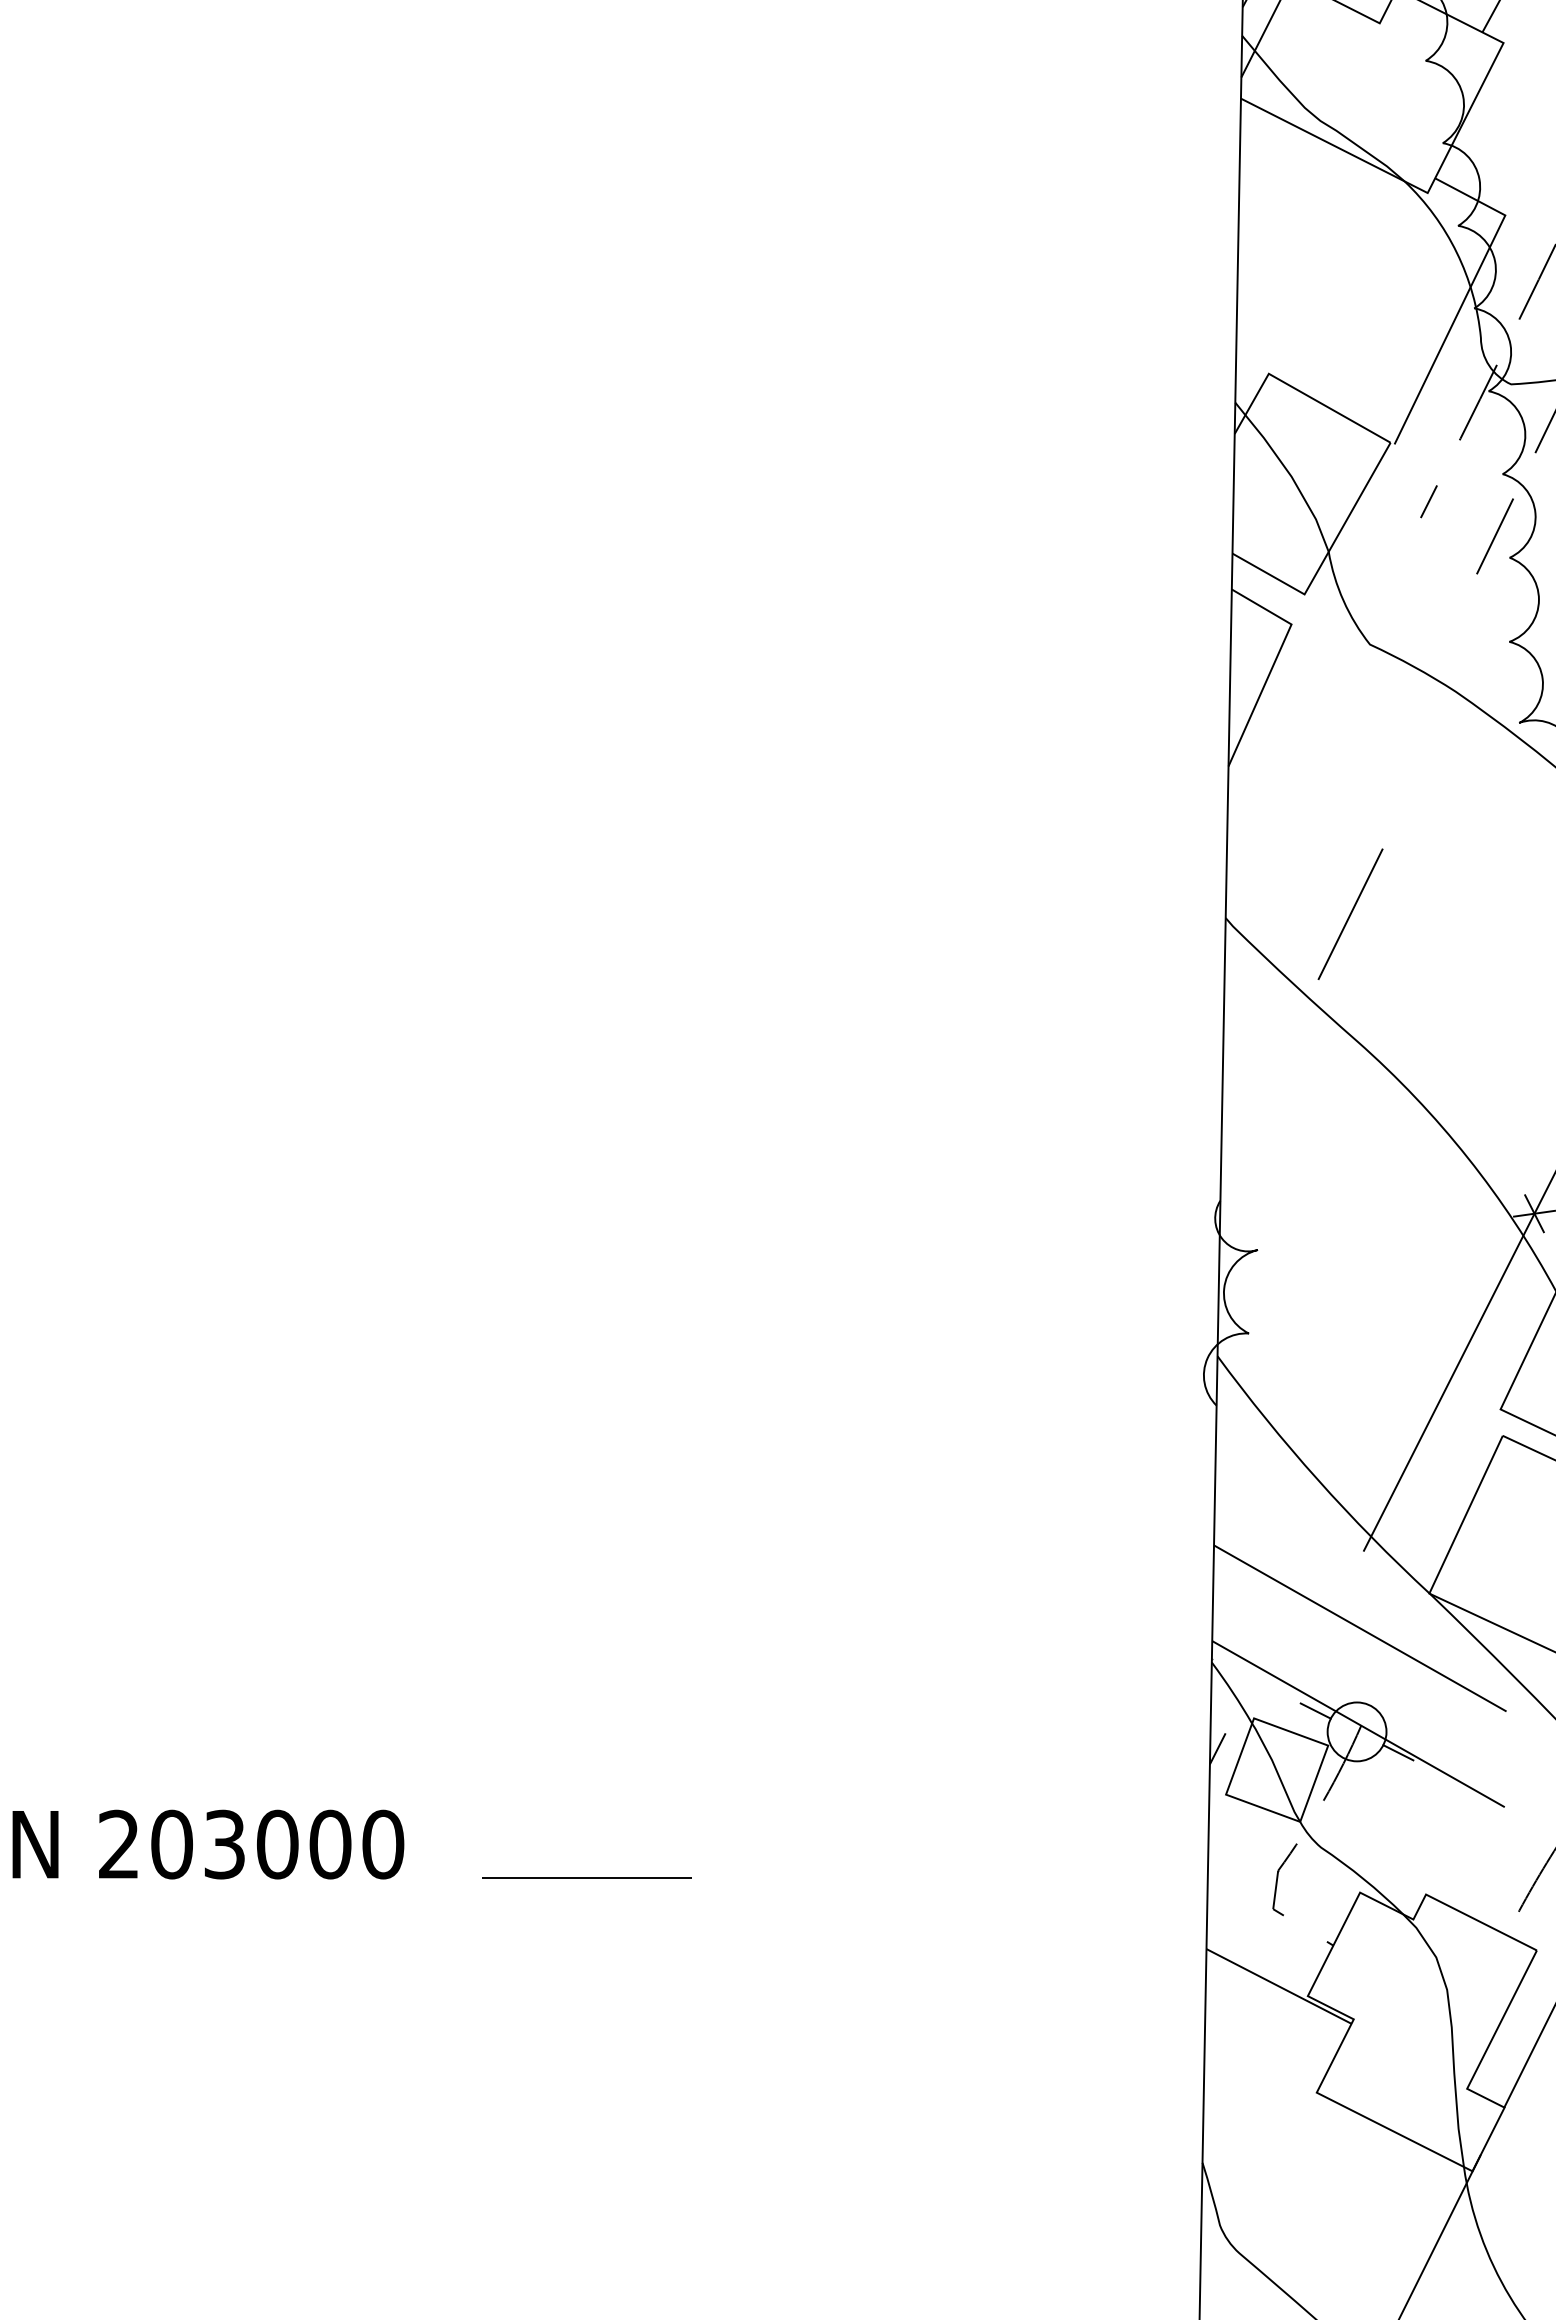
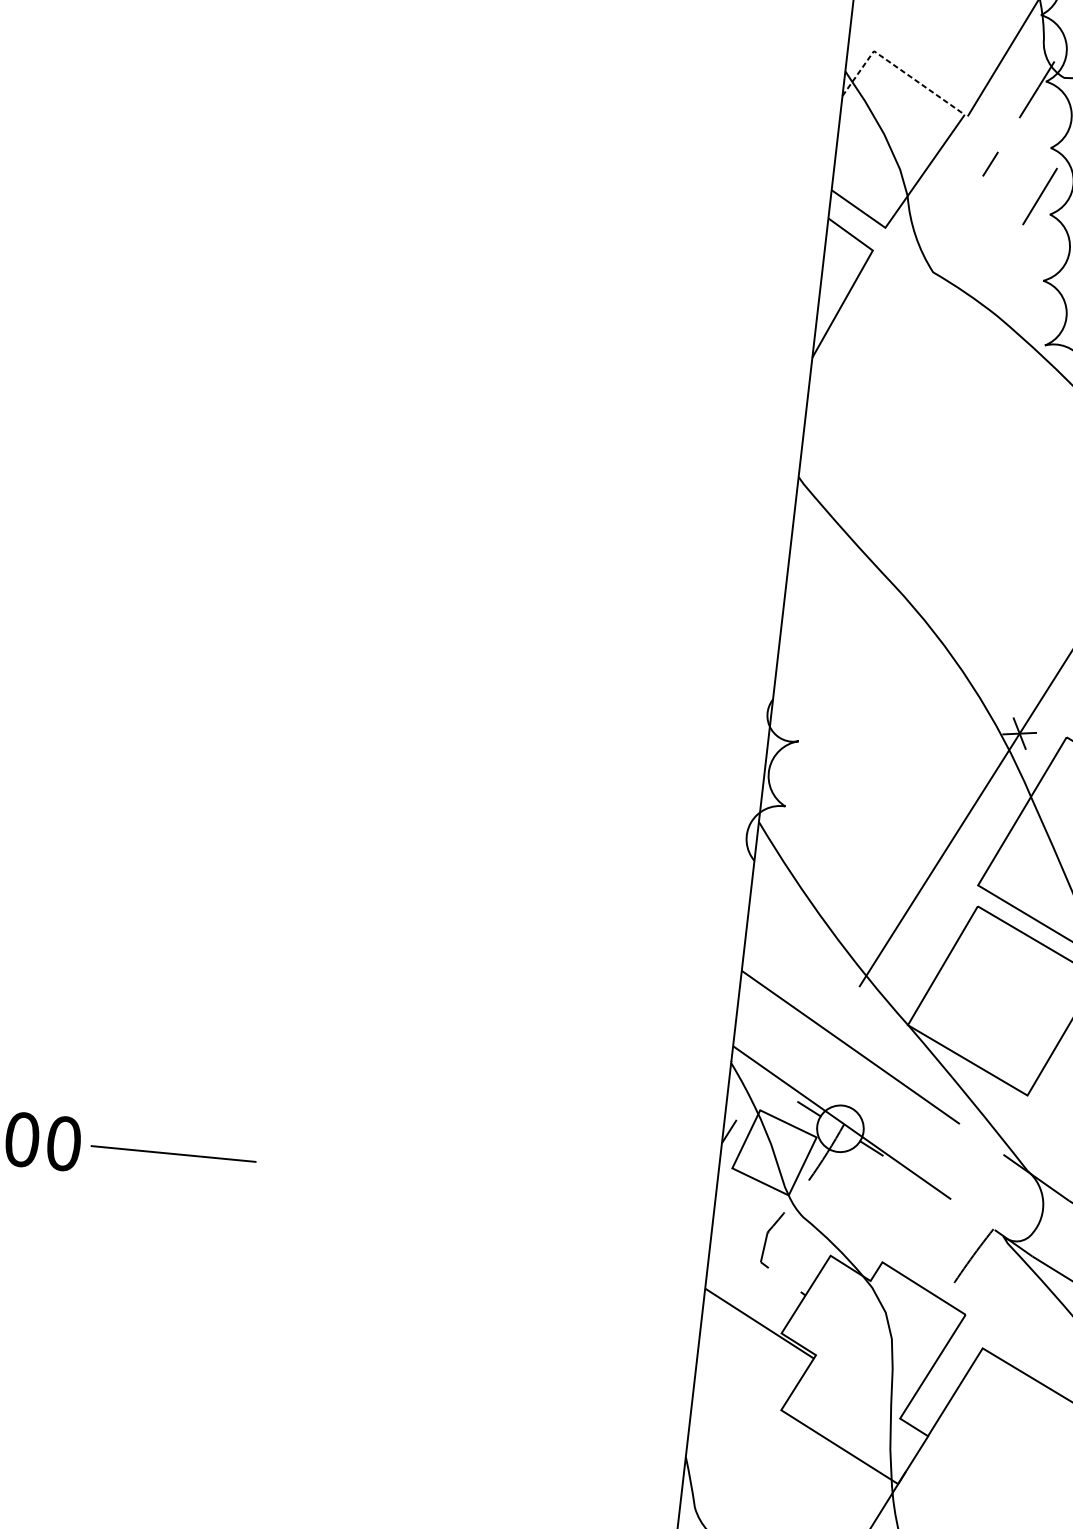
line: (1299, 391) -> (896, 67), solid -> dashed
line: (1350, 913) -> (897, 482), removed
line: (586, 1877) -> (173, 1153), moved

